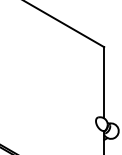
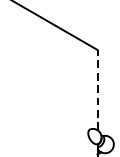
line: (104, 82) -> (97, 89), solid -> dashed

